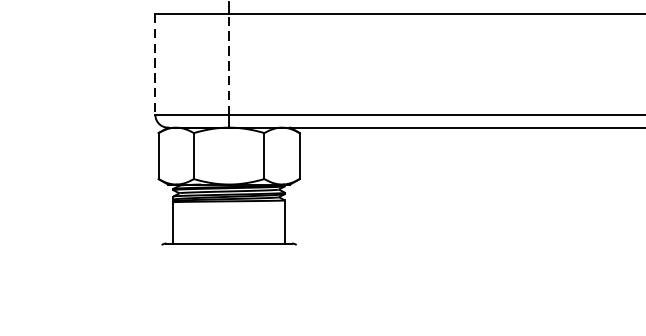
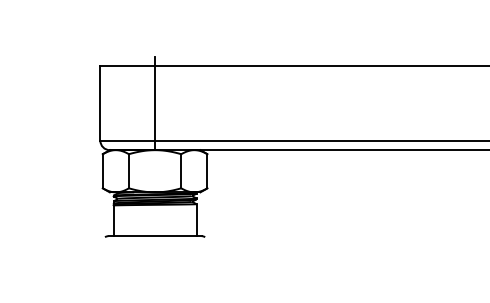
line: (155, 64) -> (100, 103), dashed -> solid
line: (229, 64) -> (155, 103), dashed -> solid

